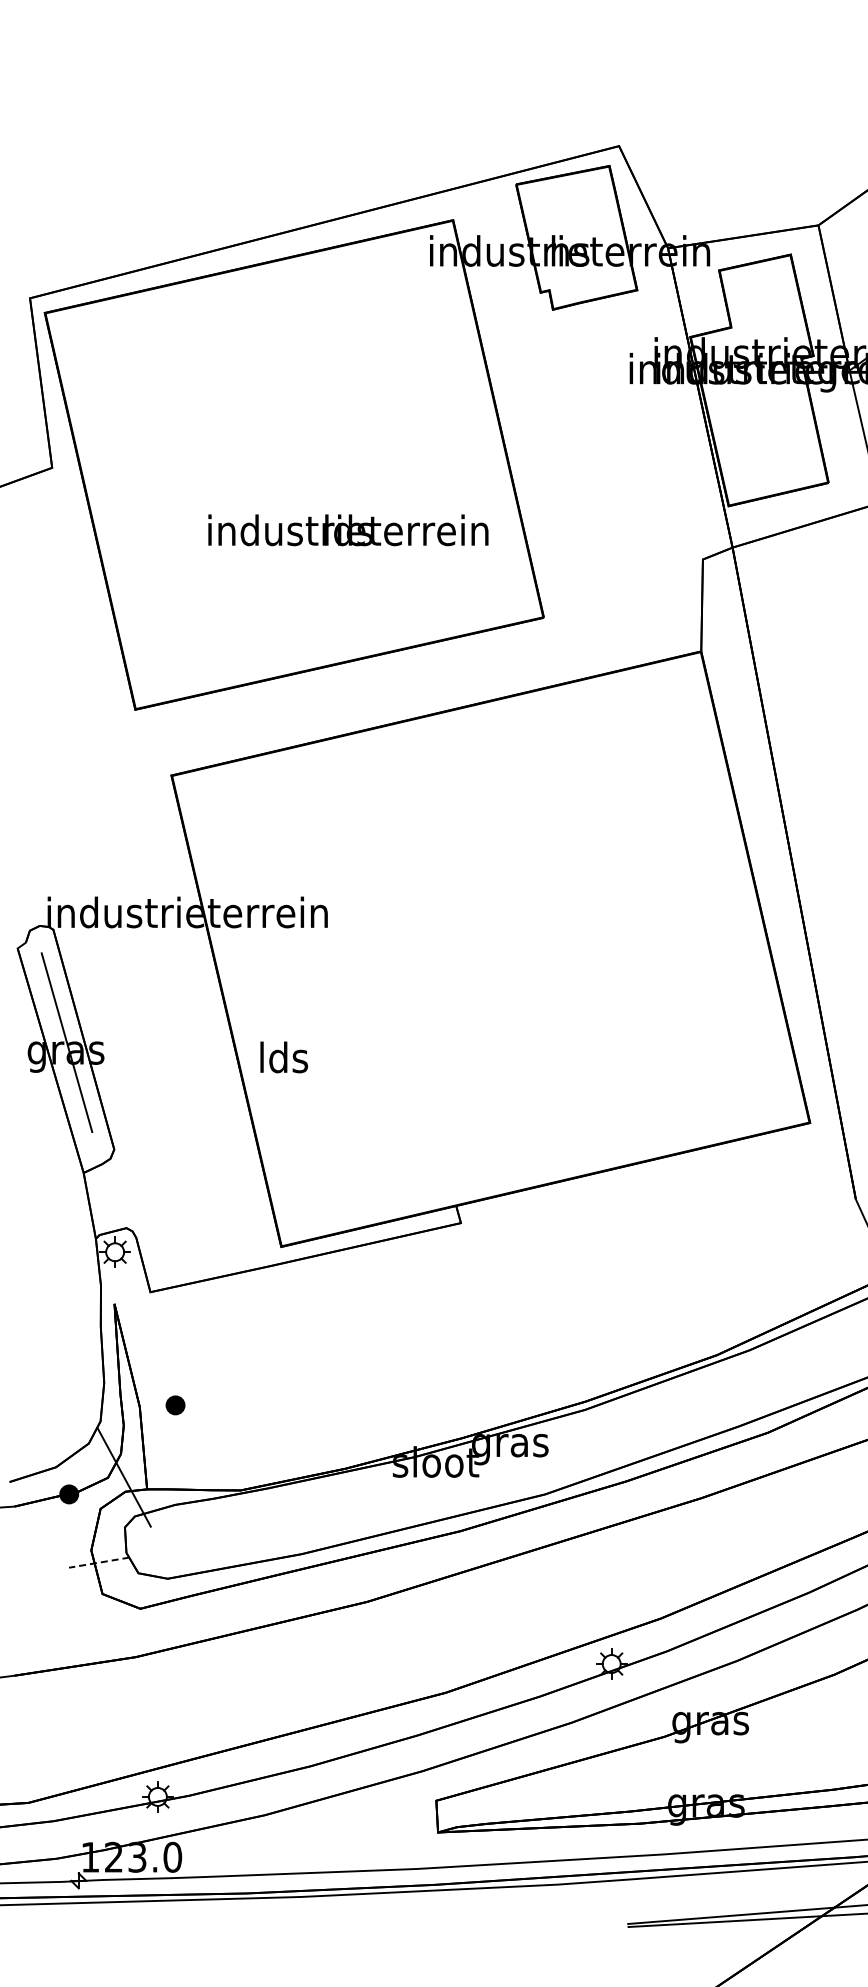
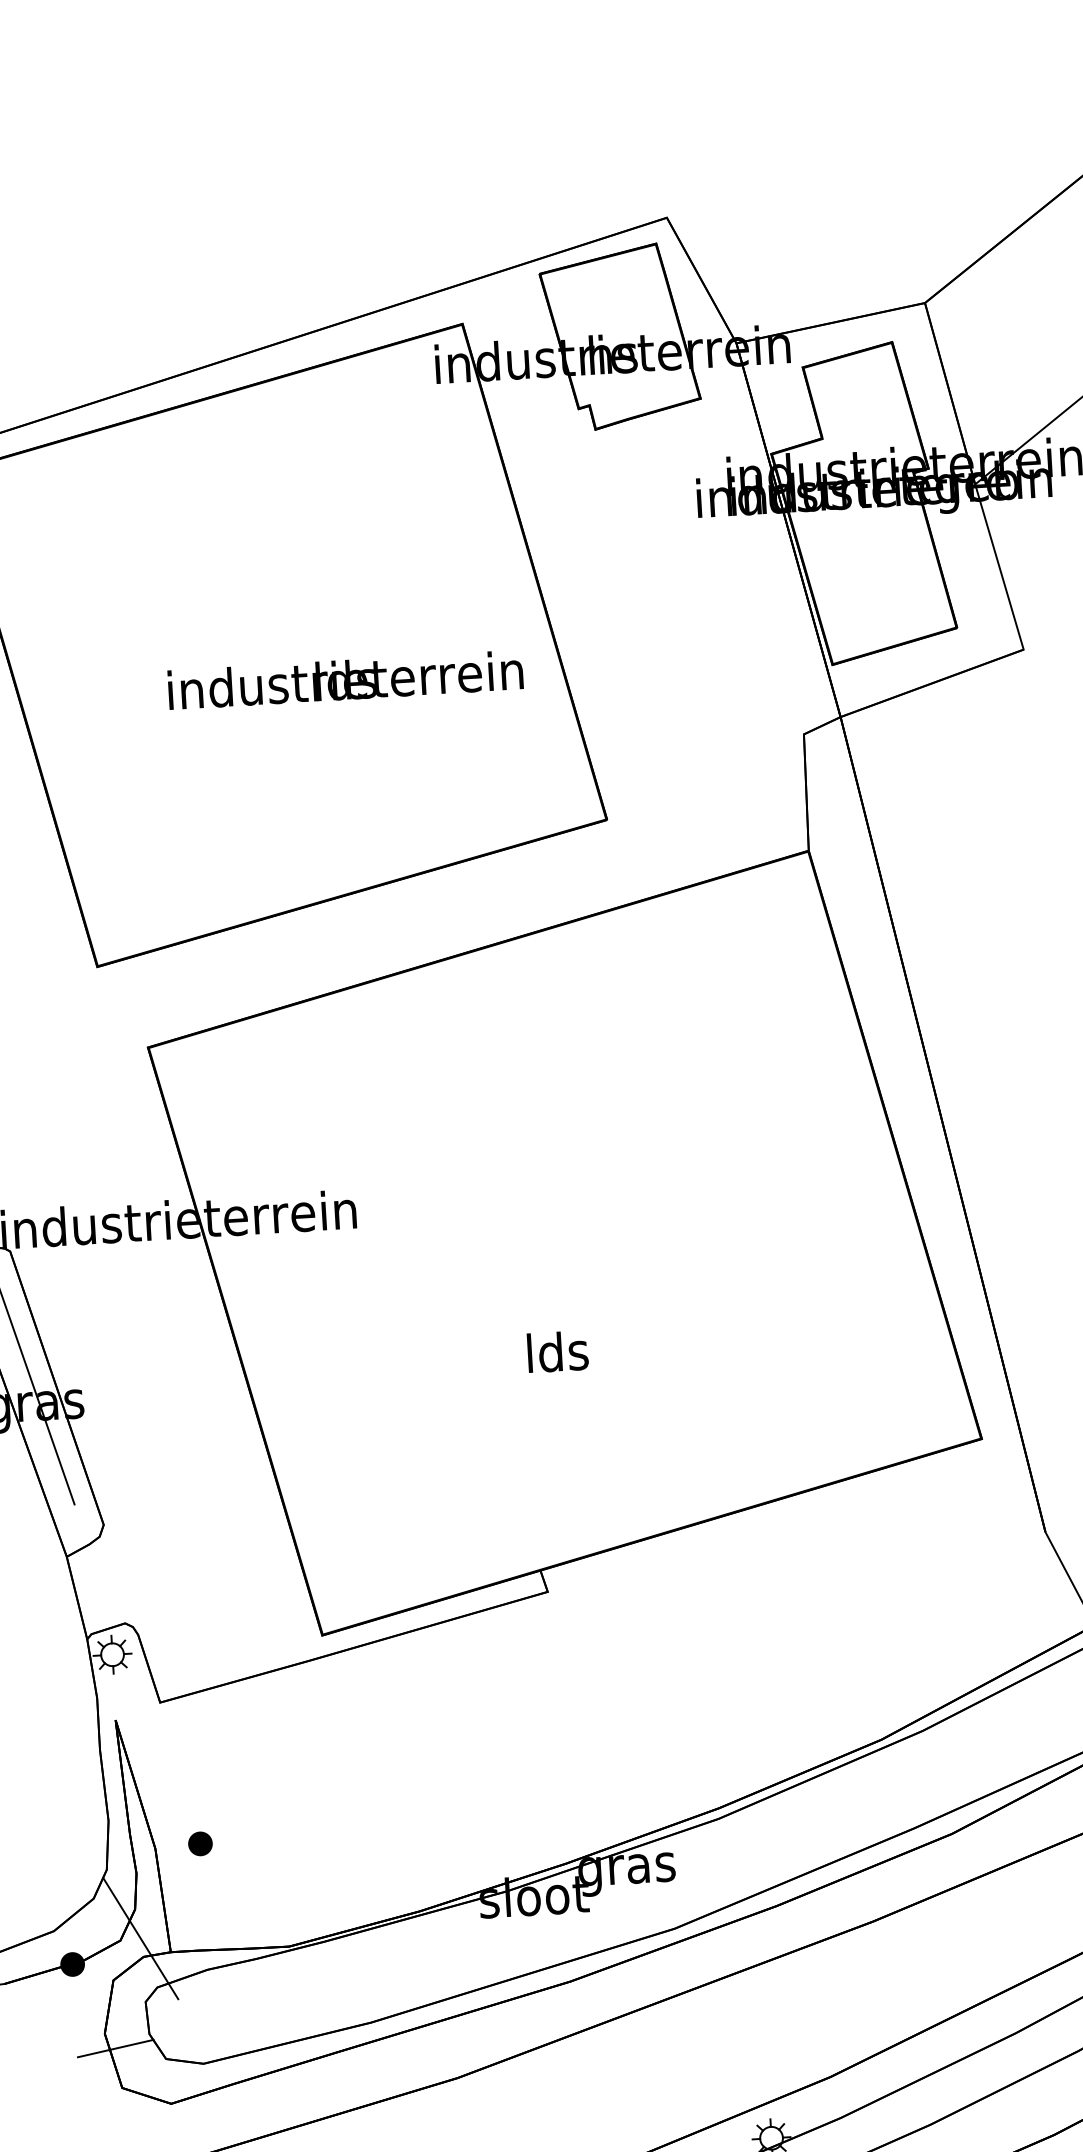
text: (348, 530) -> (345, 680), moved
text: (284, 1057) -> (558, 1351), moved
line: (99, 1562) -> (116, 2048), dashed -> solid

